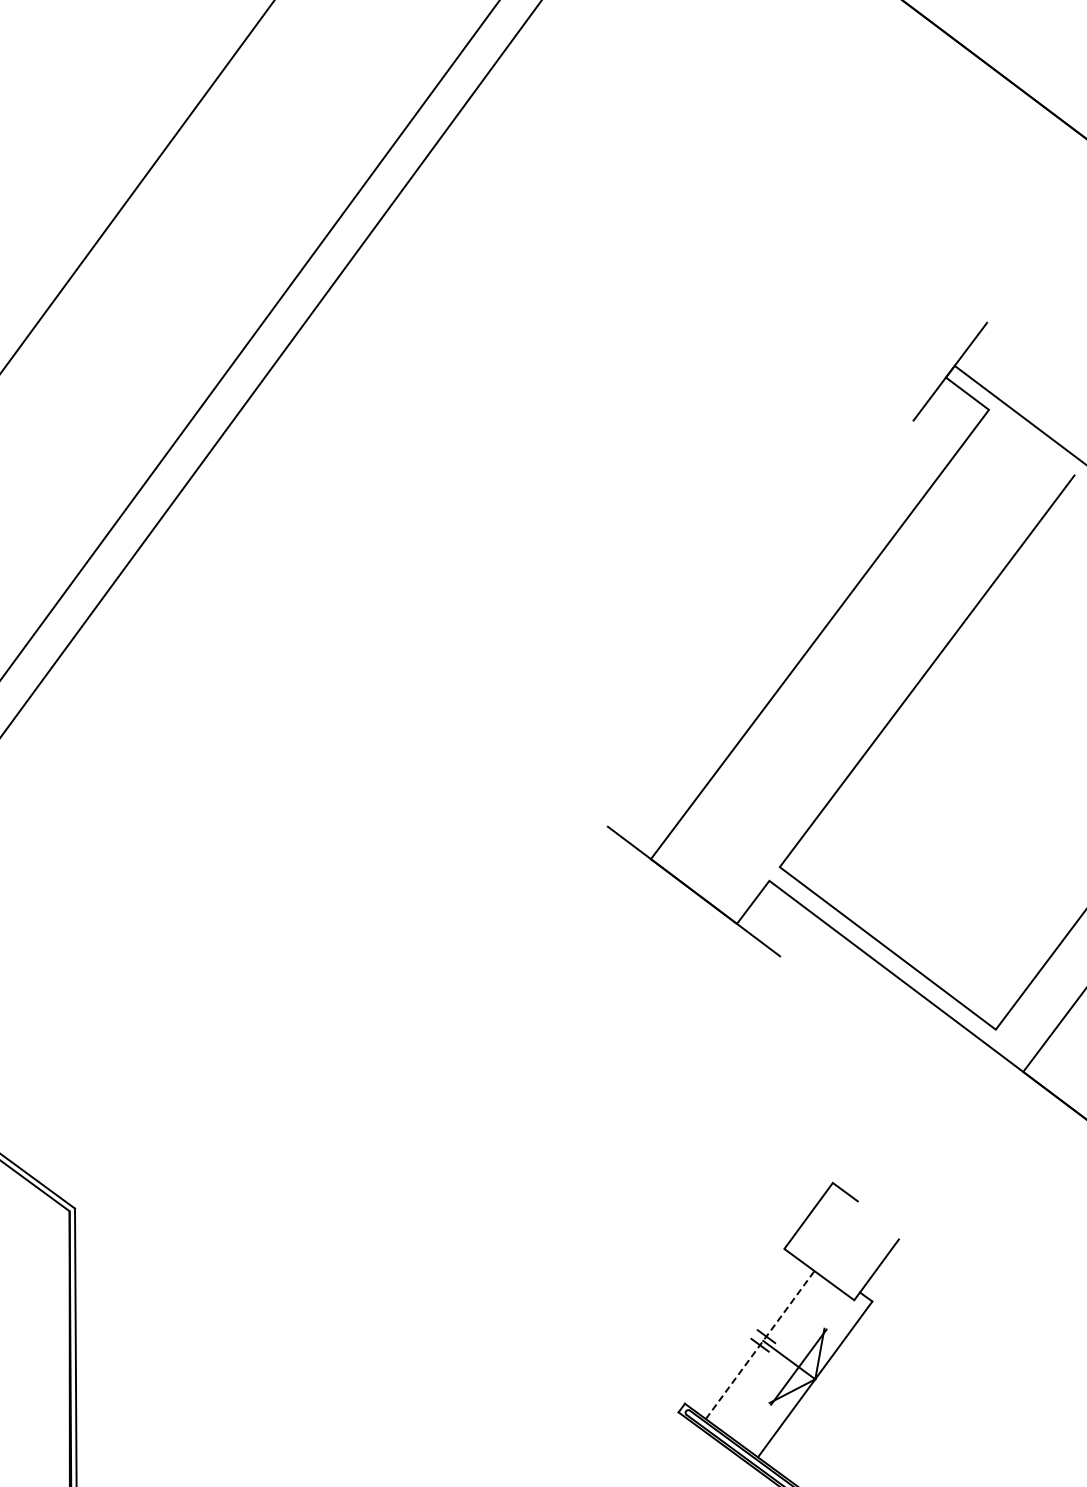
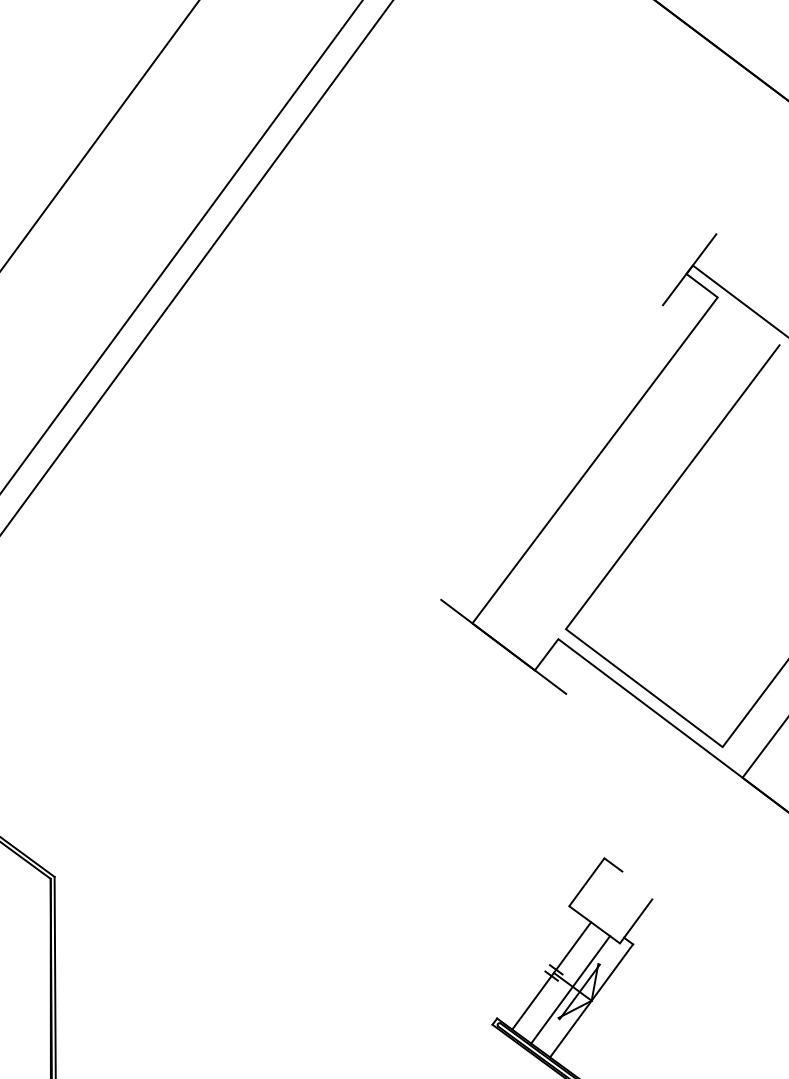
line: (760, 1345) -> (551, 976), dashed -> solid
line: (785, 1364) -> (570, 990), added

